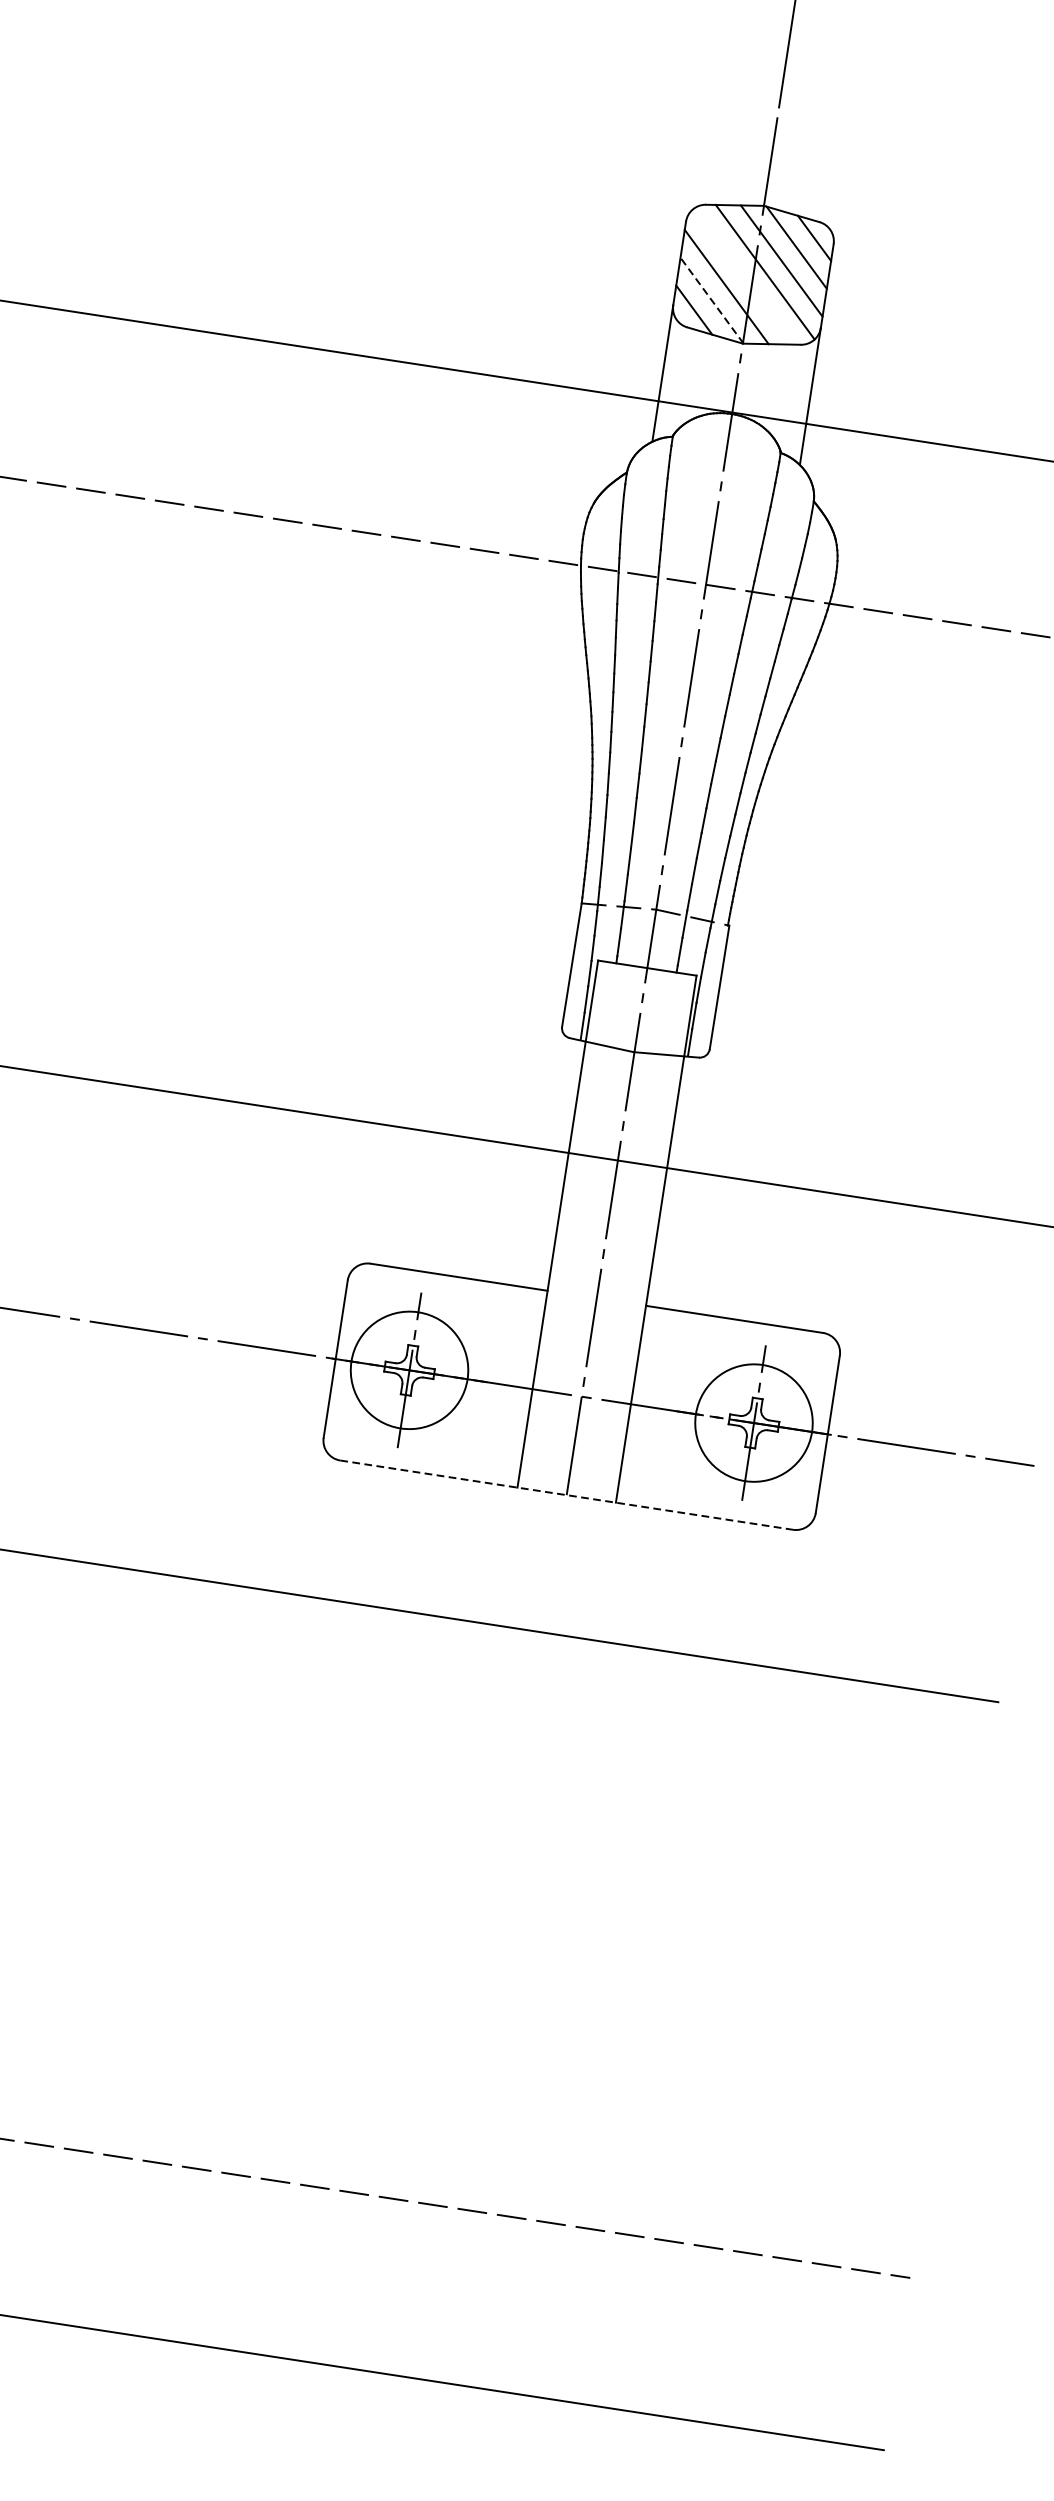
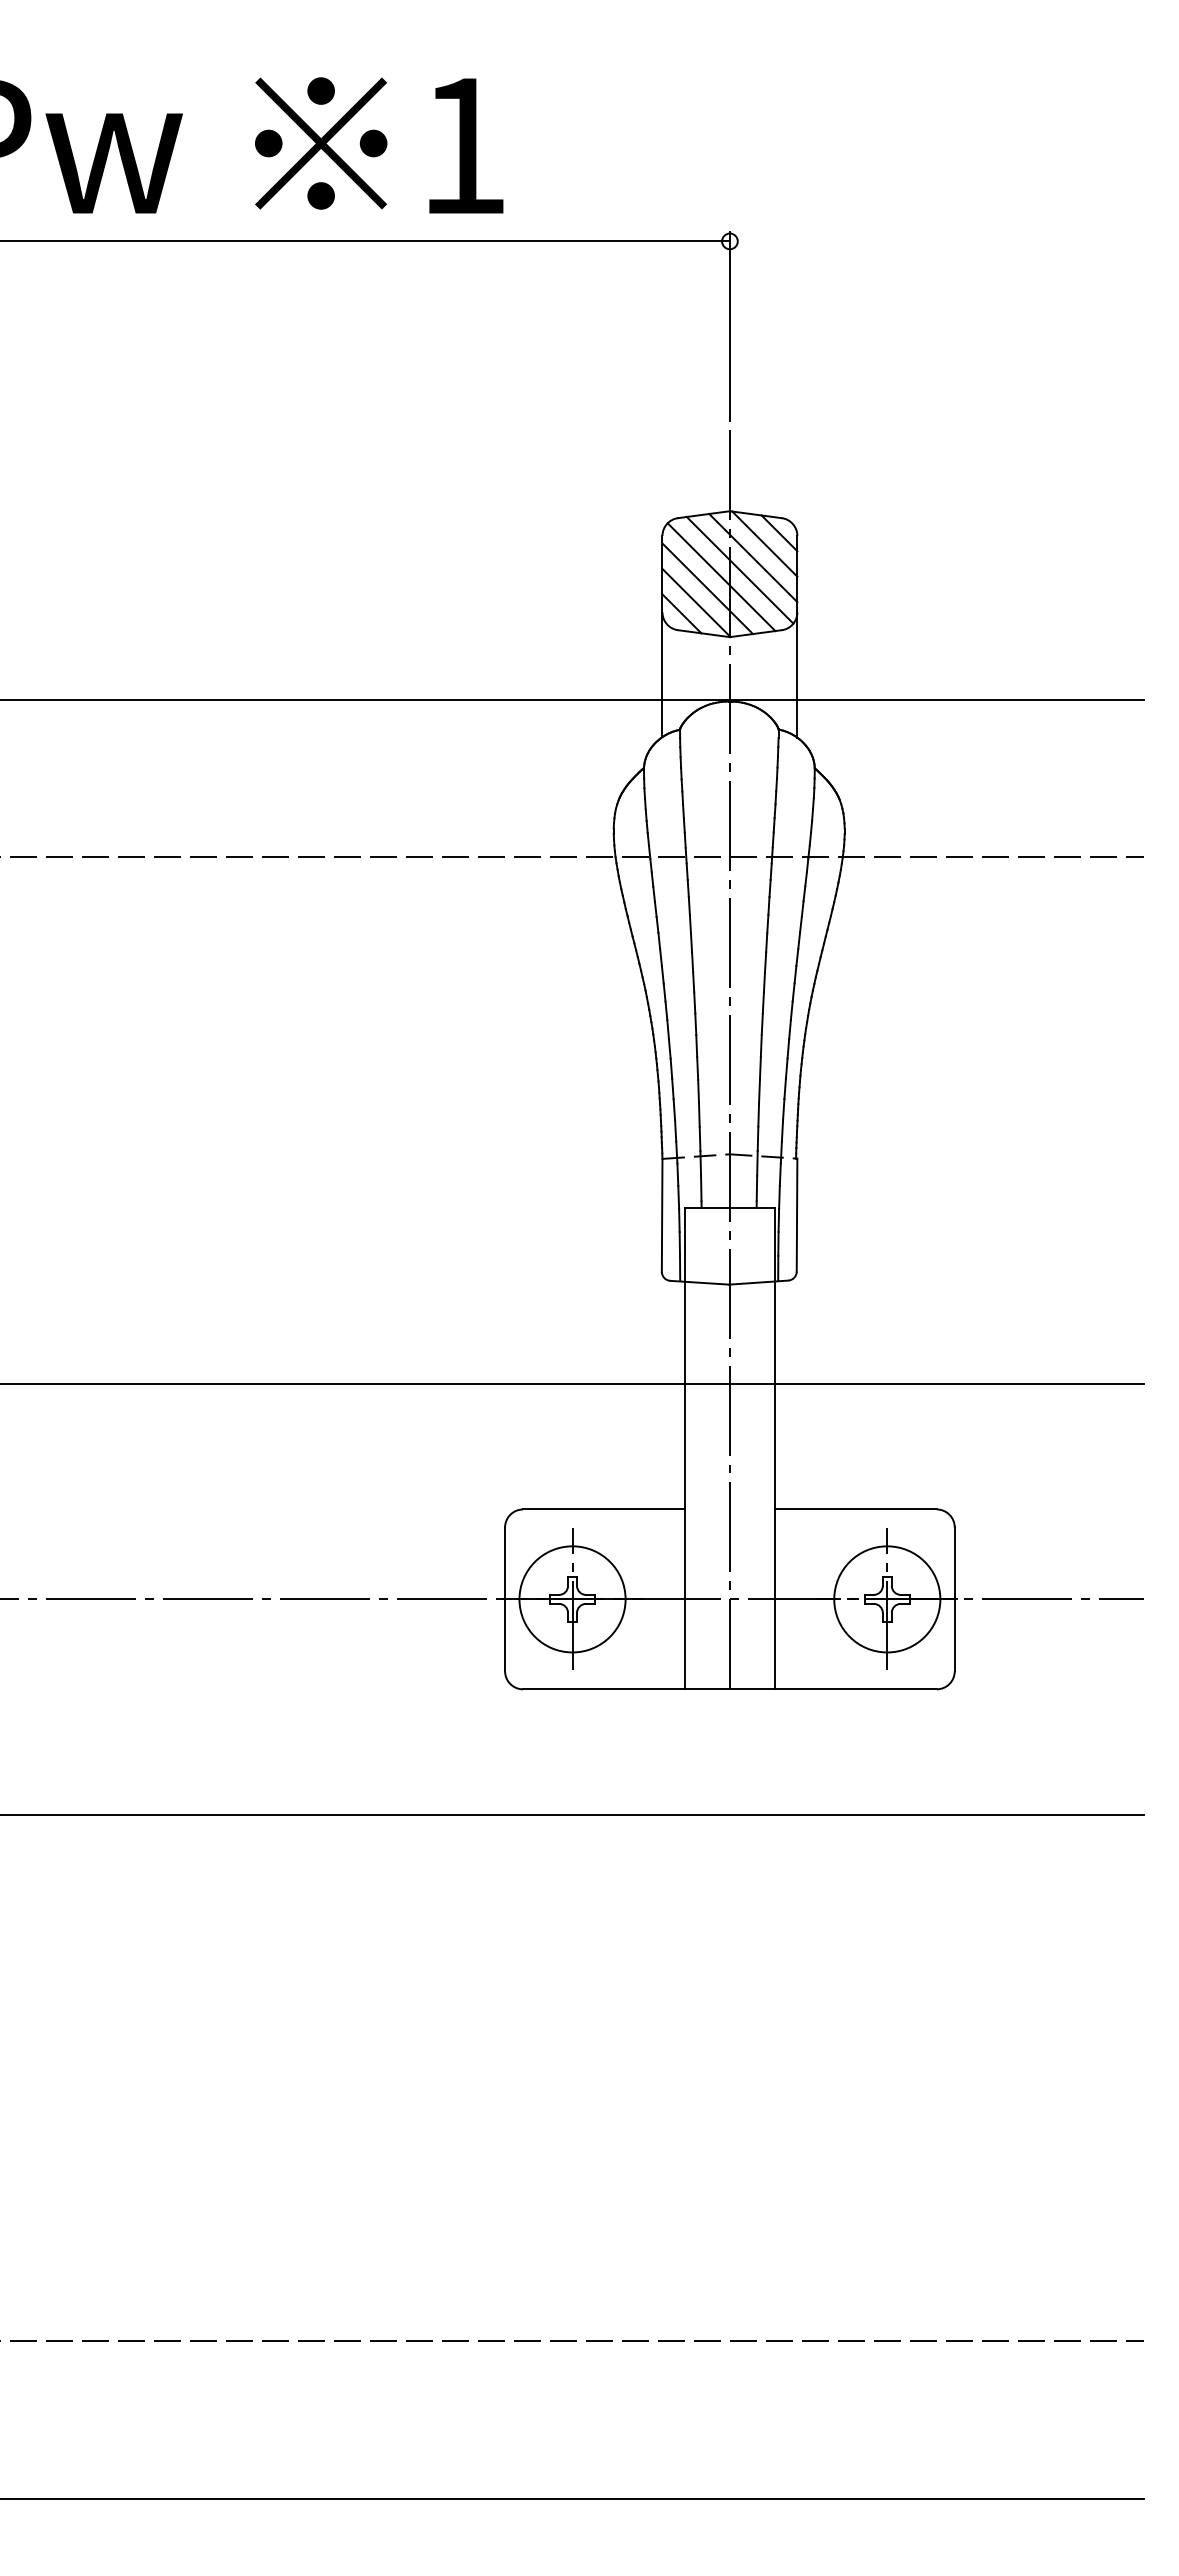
line: (743, 277) -> (721, 577), added
line: (712, 300) -> (696, 602), dashed -> solid
line: (566, 1495) -> (729, 1689), dashed -> solid

